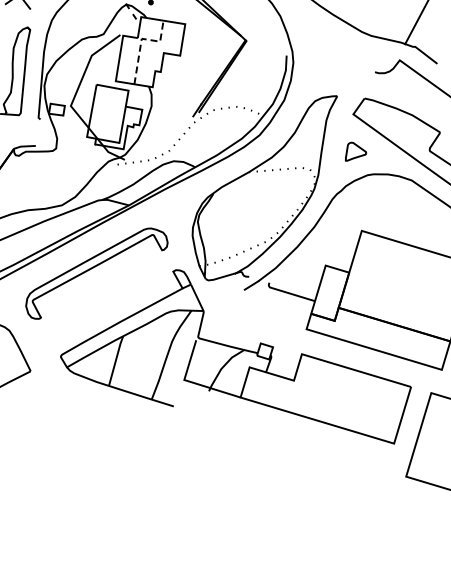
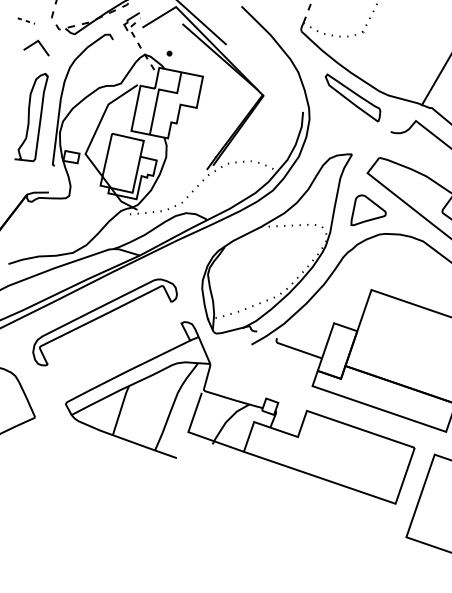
part: (335, 39) -> (352, 97), added
line: (141, 40) -> (158, 91), dashed -> solid
part: (355, 151) -> (368, 210), size x1.67

